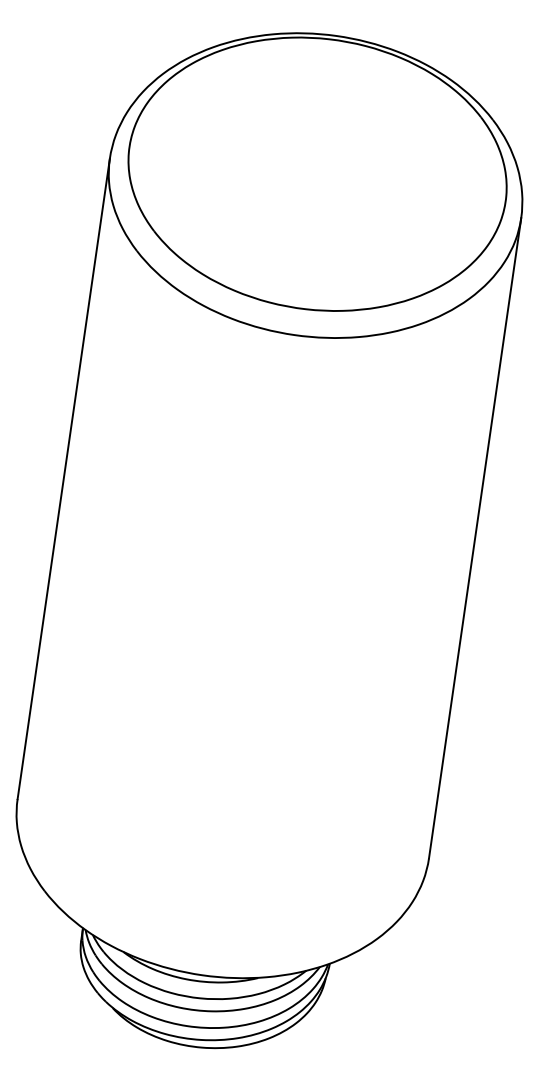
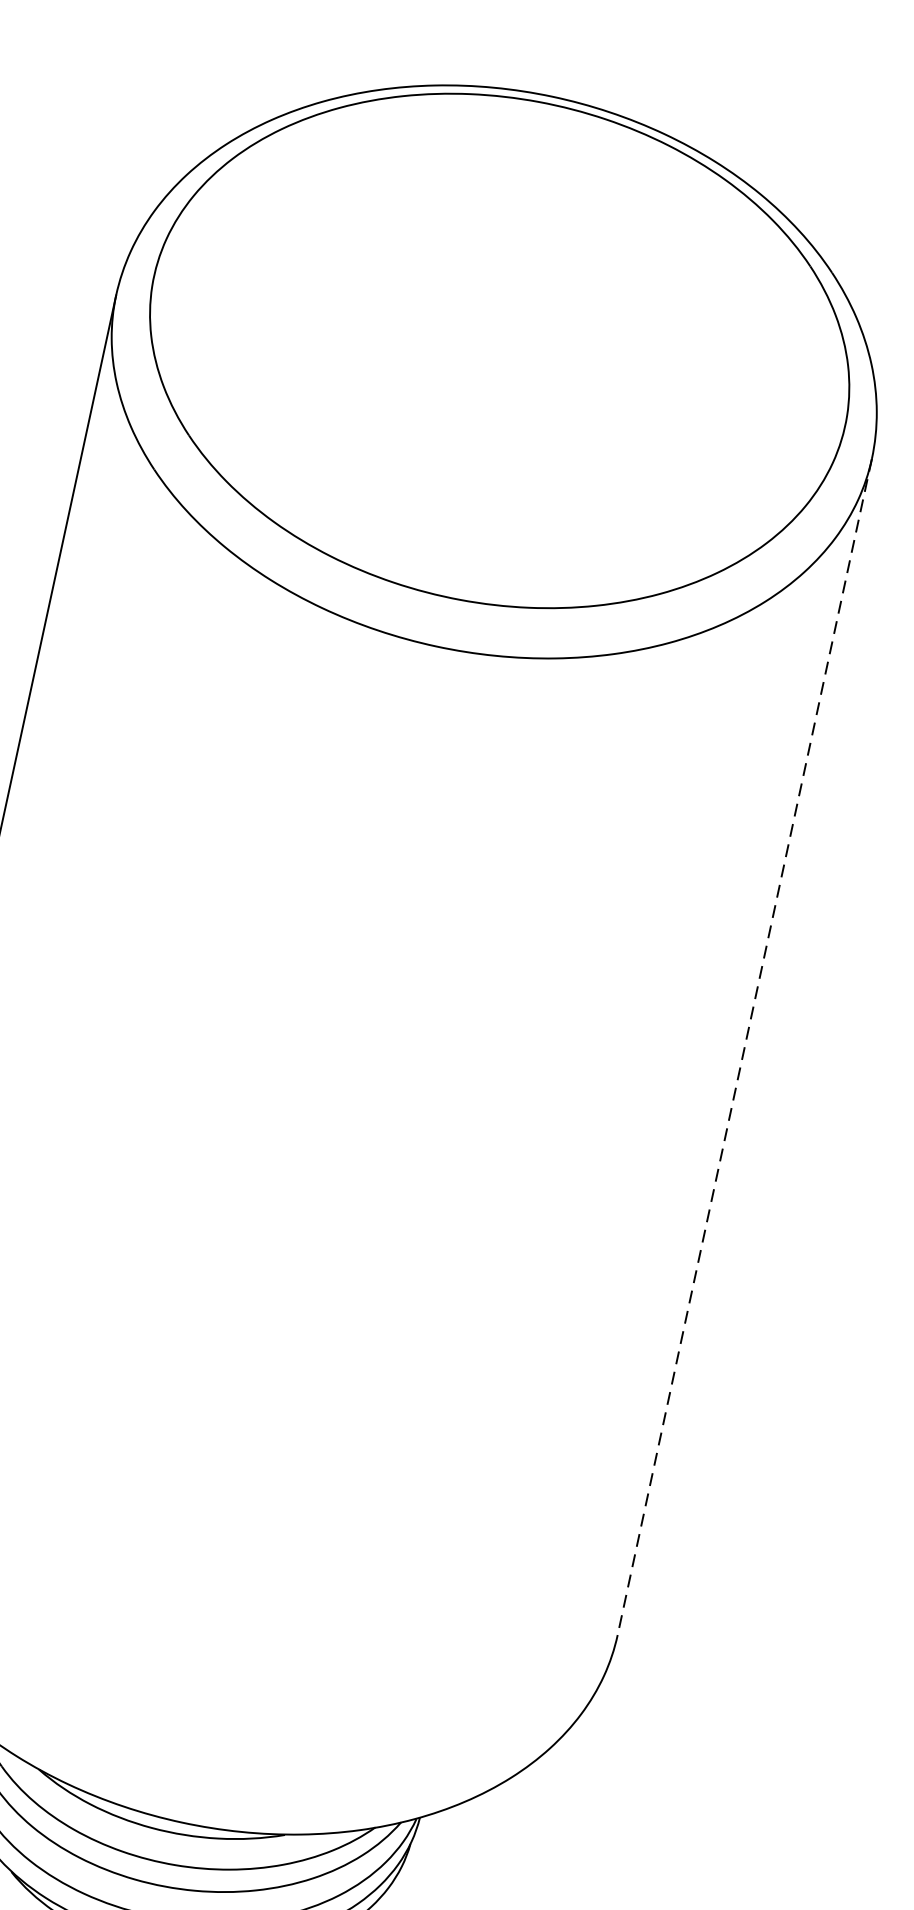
line: (475, 538) -> (745, 1047), solid -> dashed

